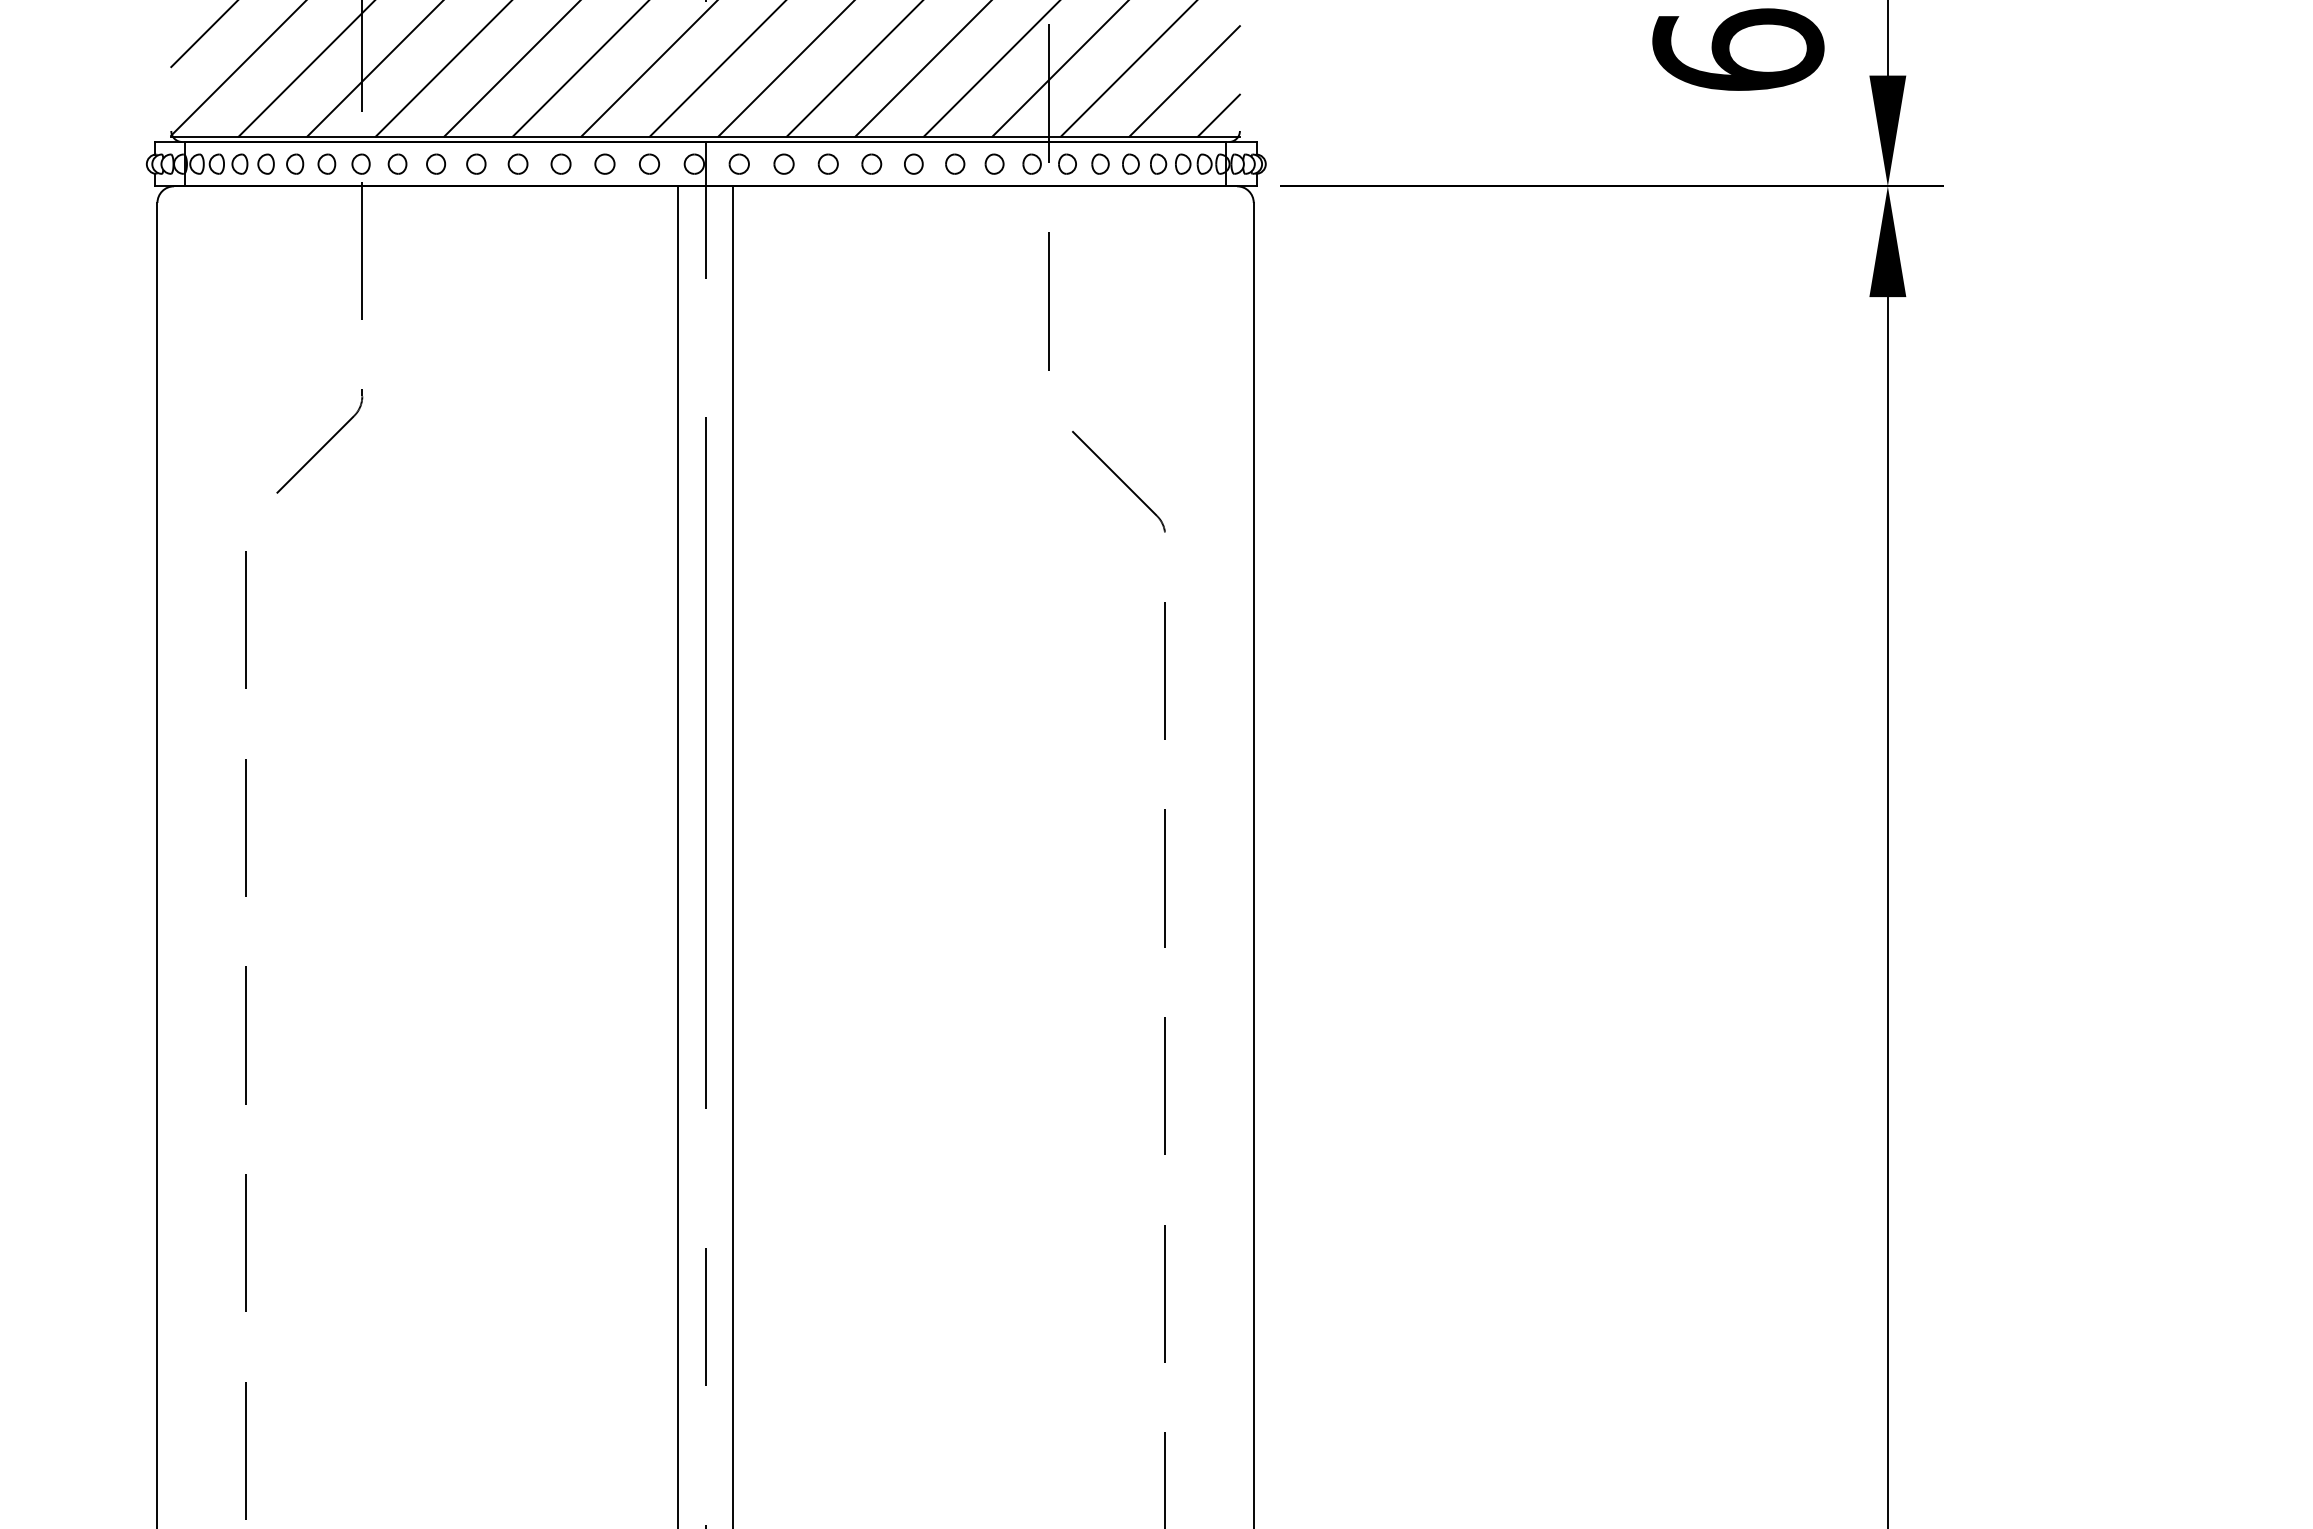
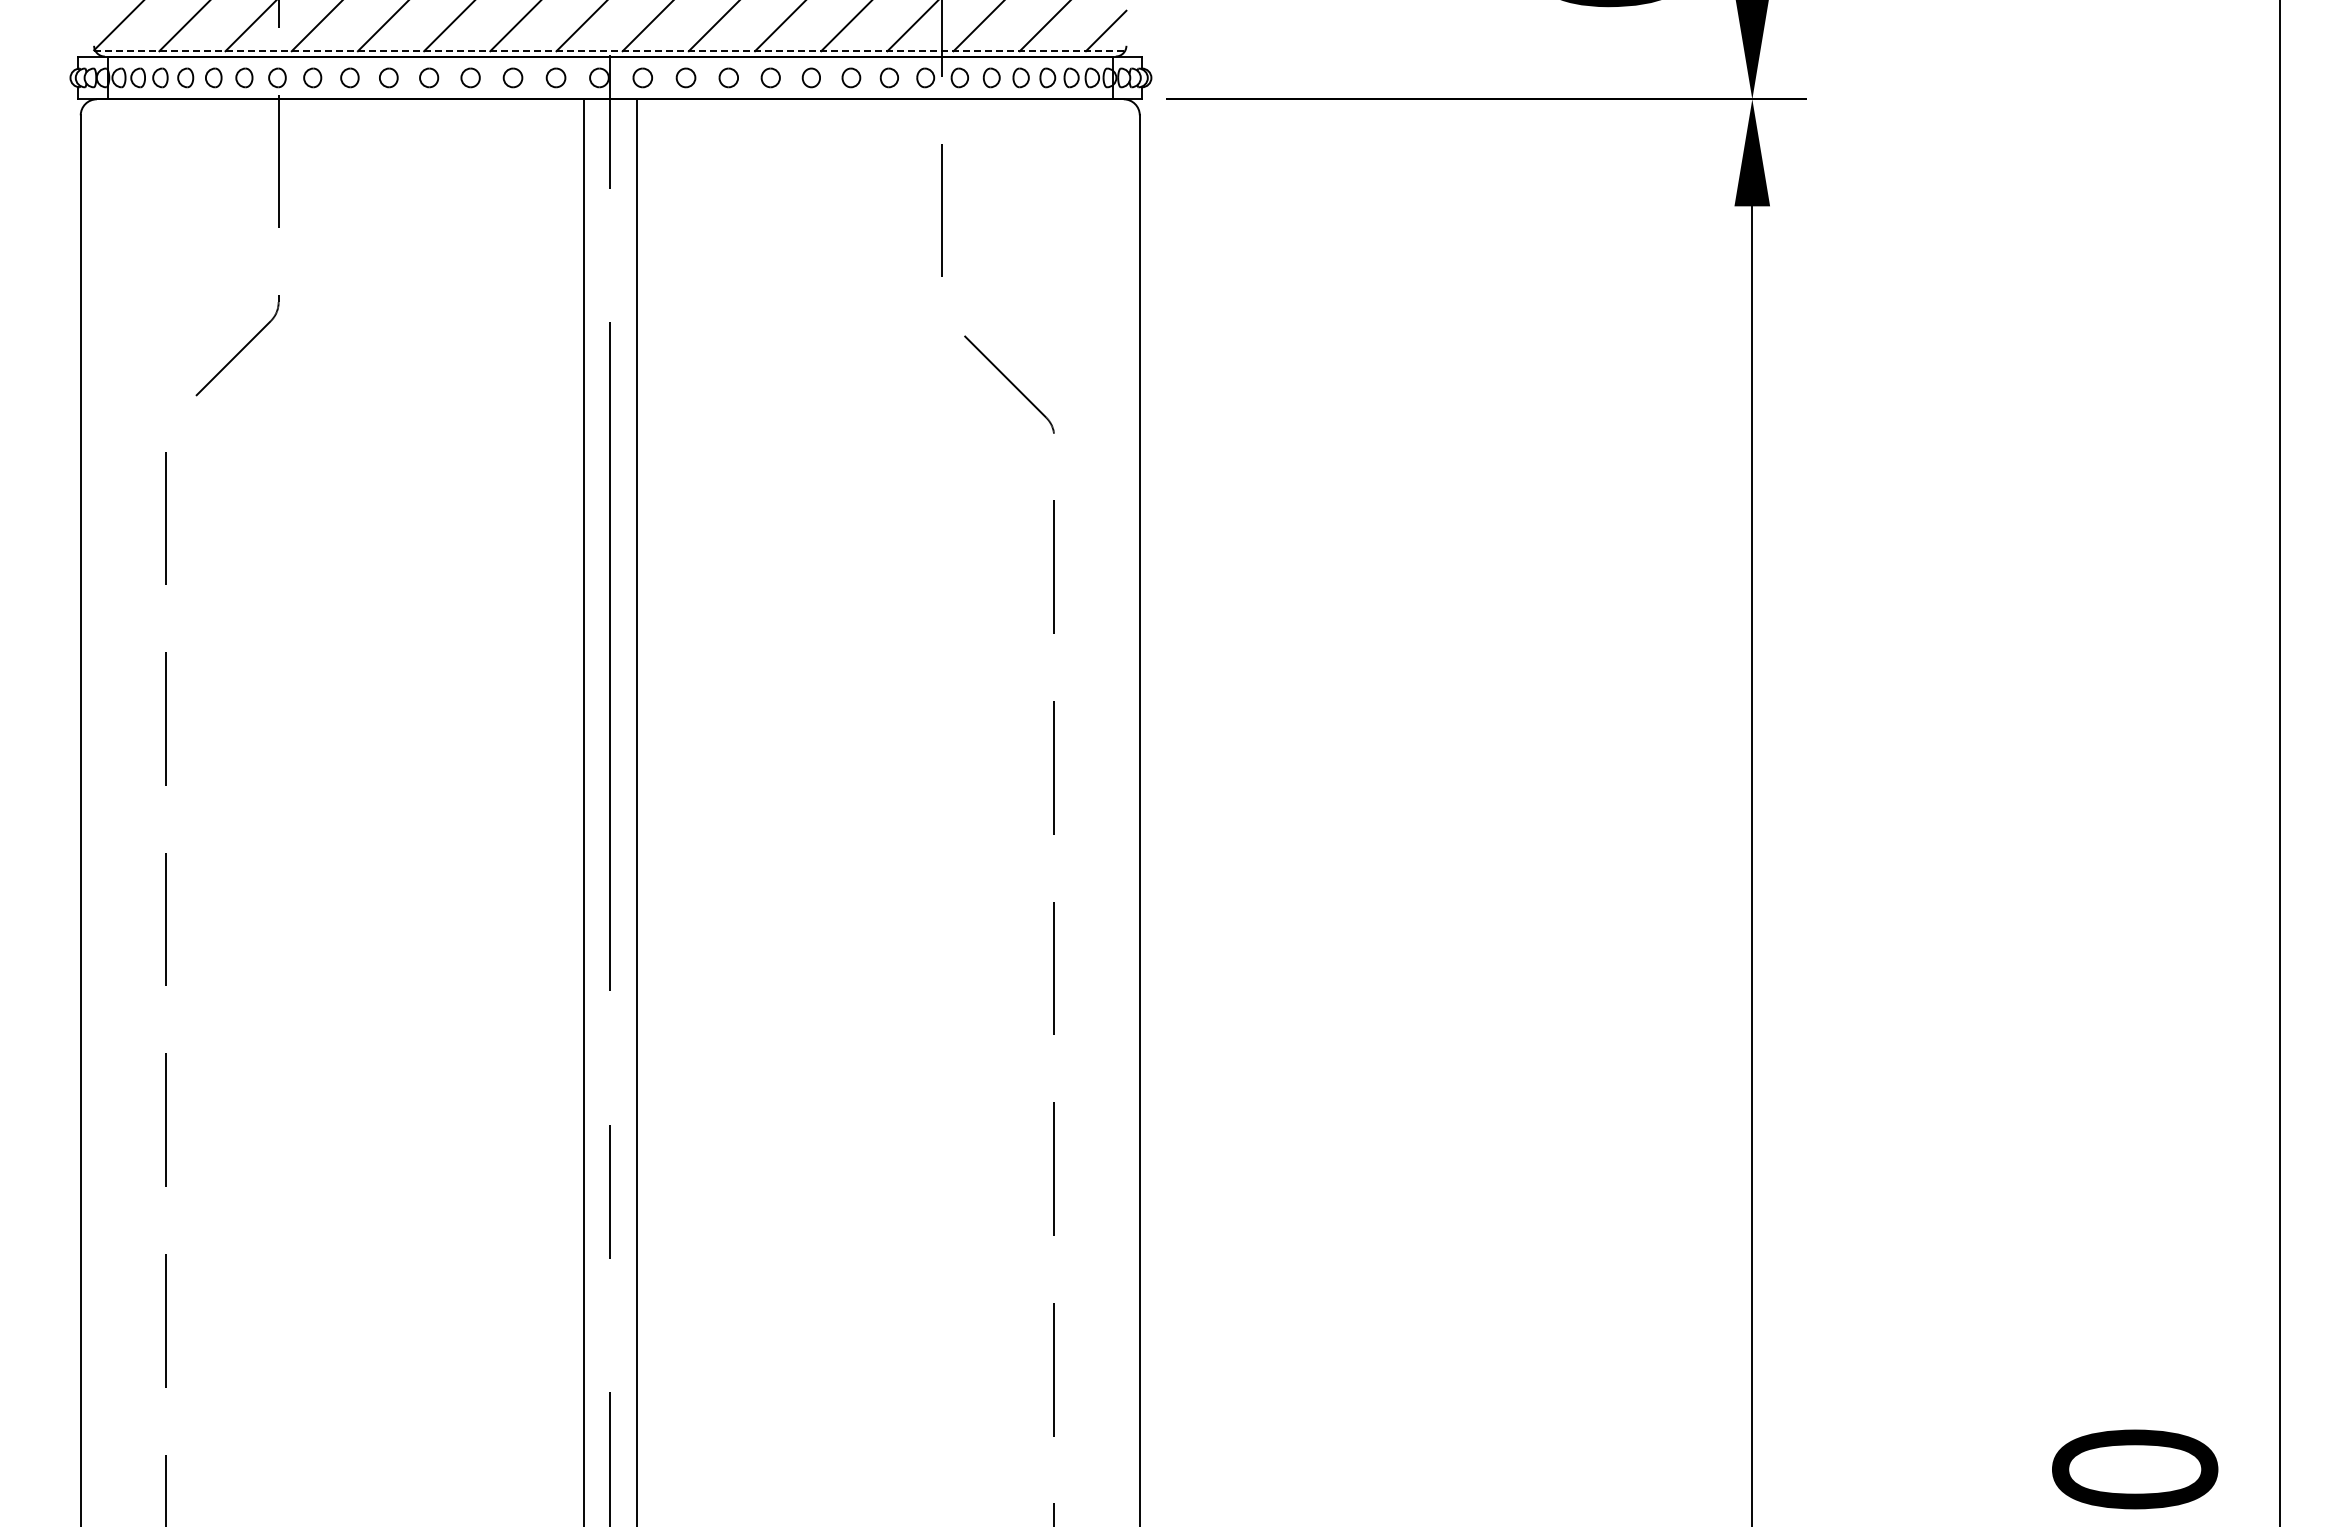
line: (705, 136) -> (610, 51), solid -> dashed

